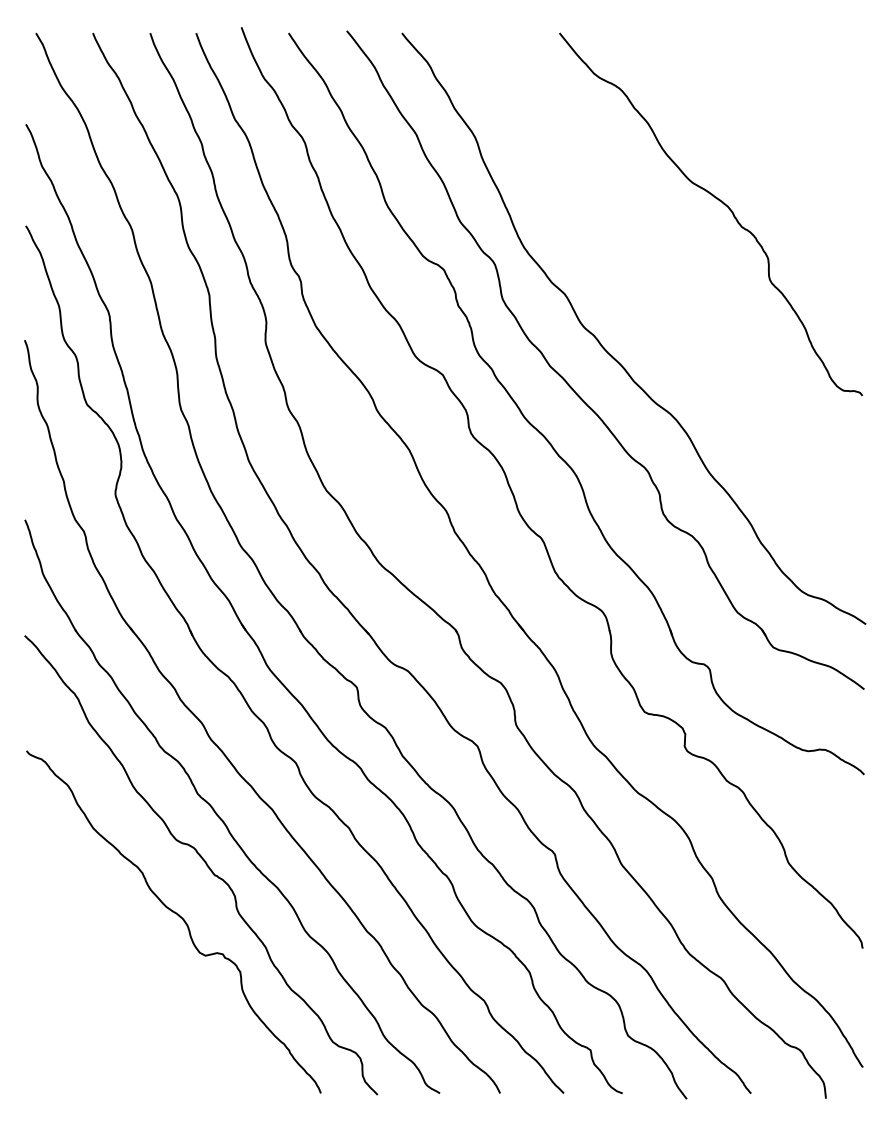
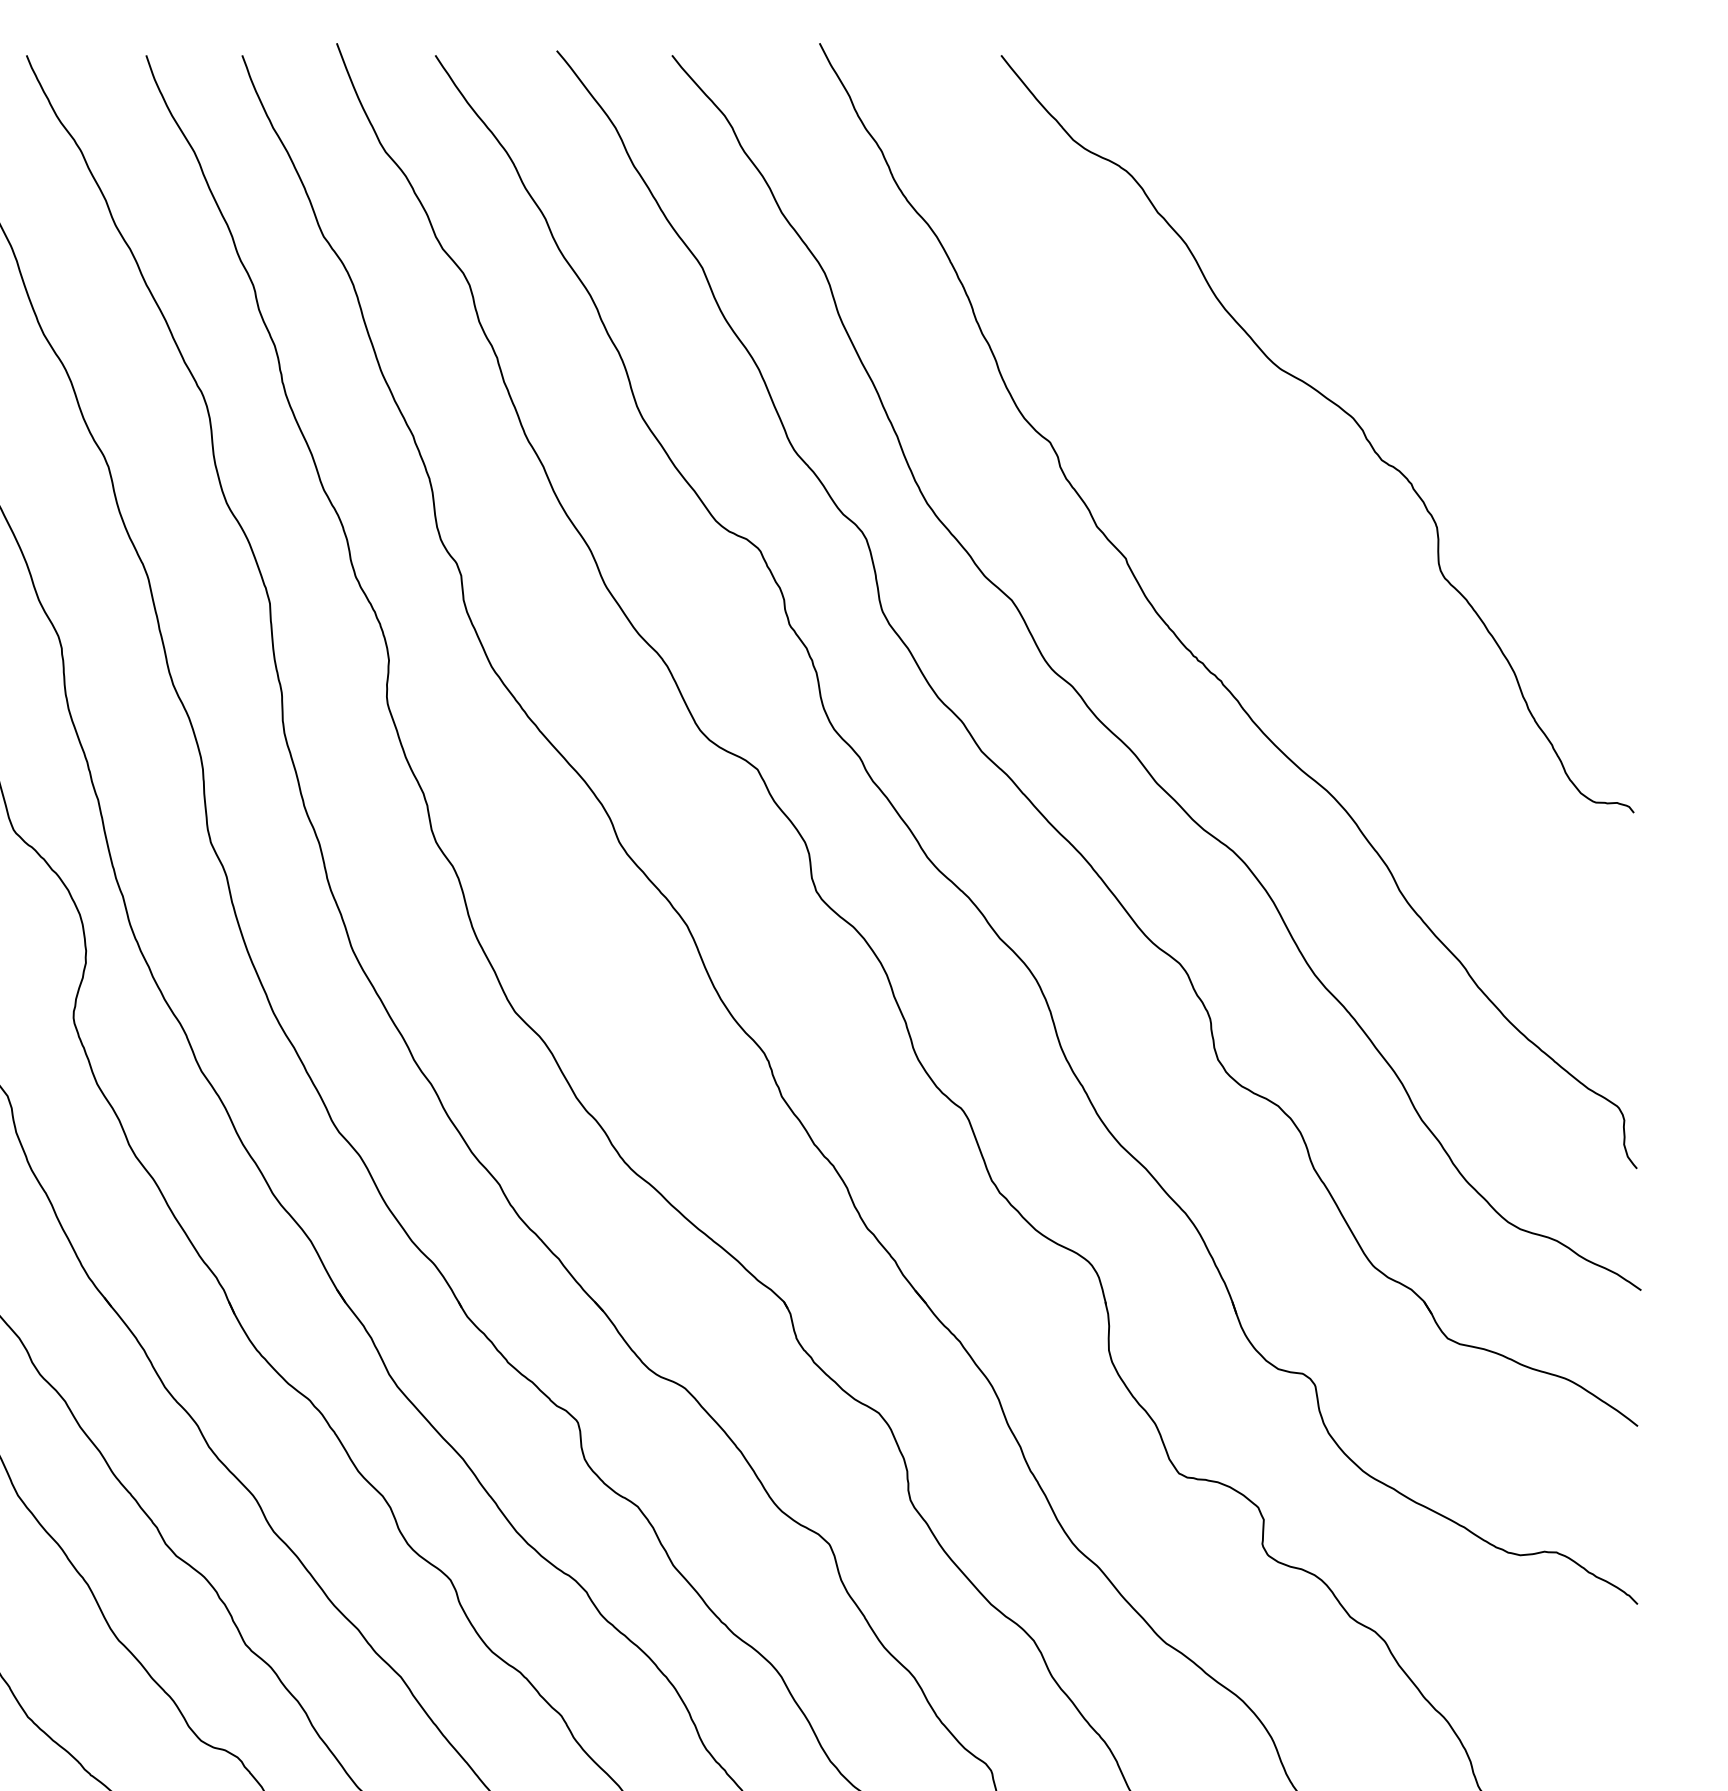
curve: (648, 315) -> (1186, 645), added

